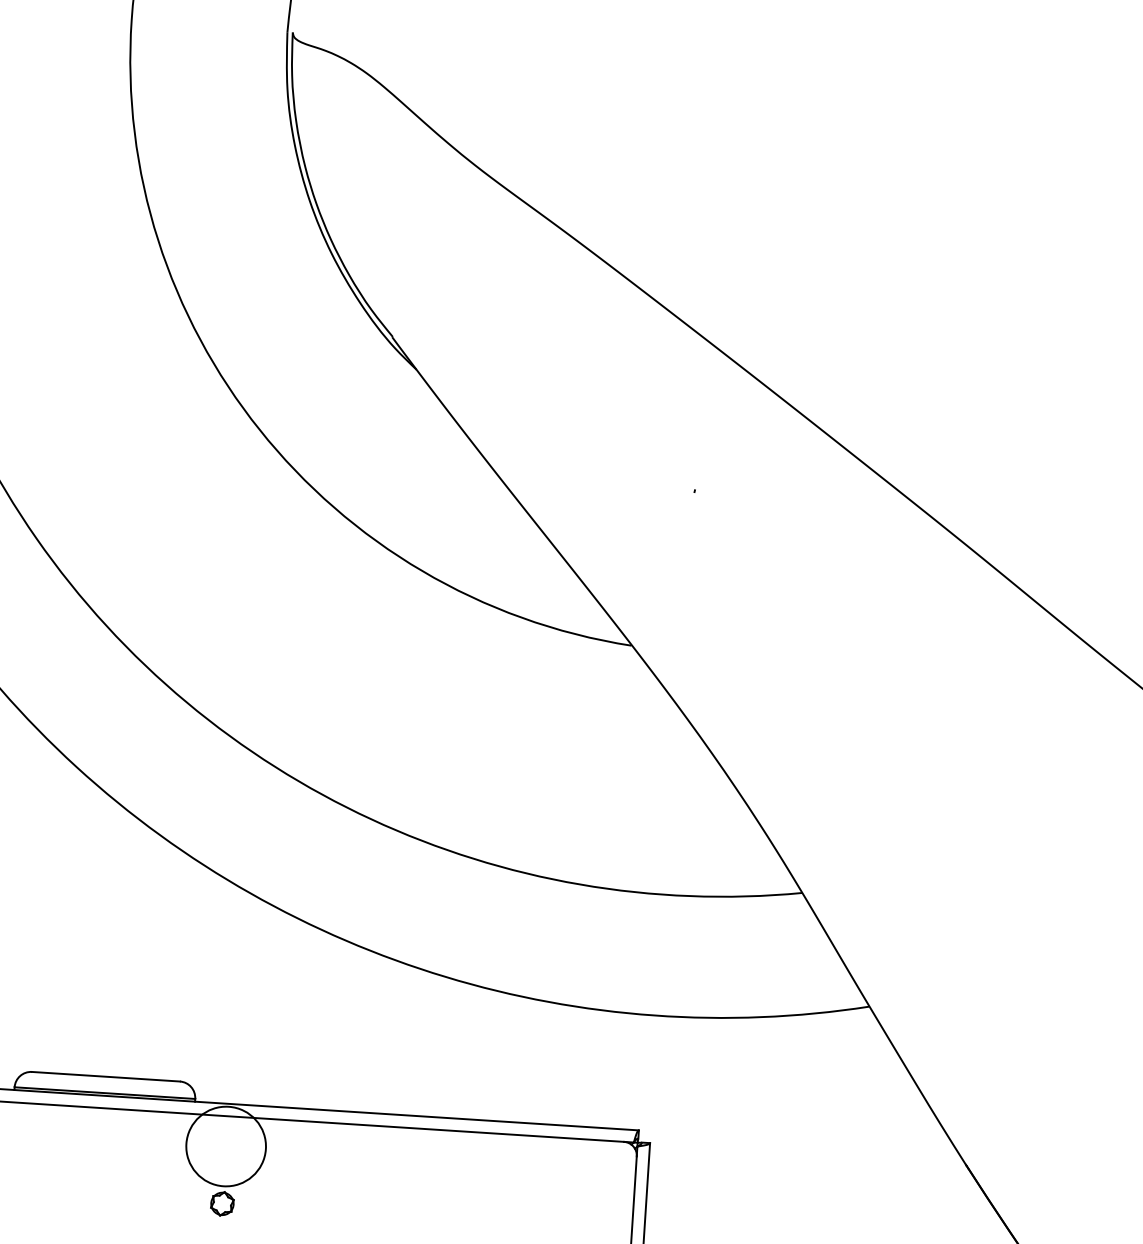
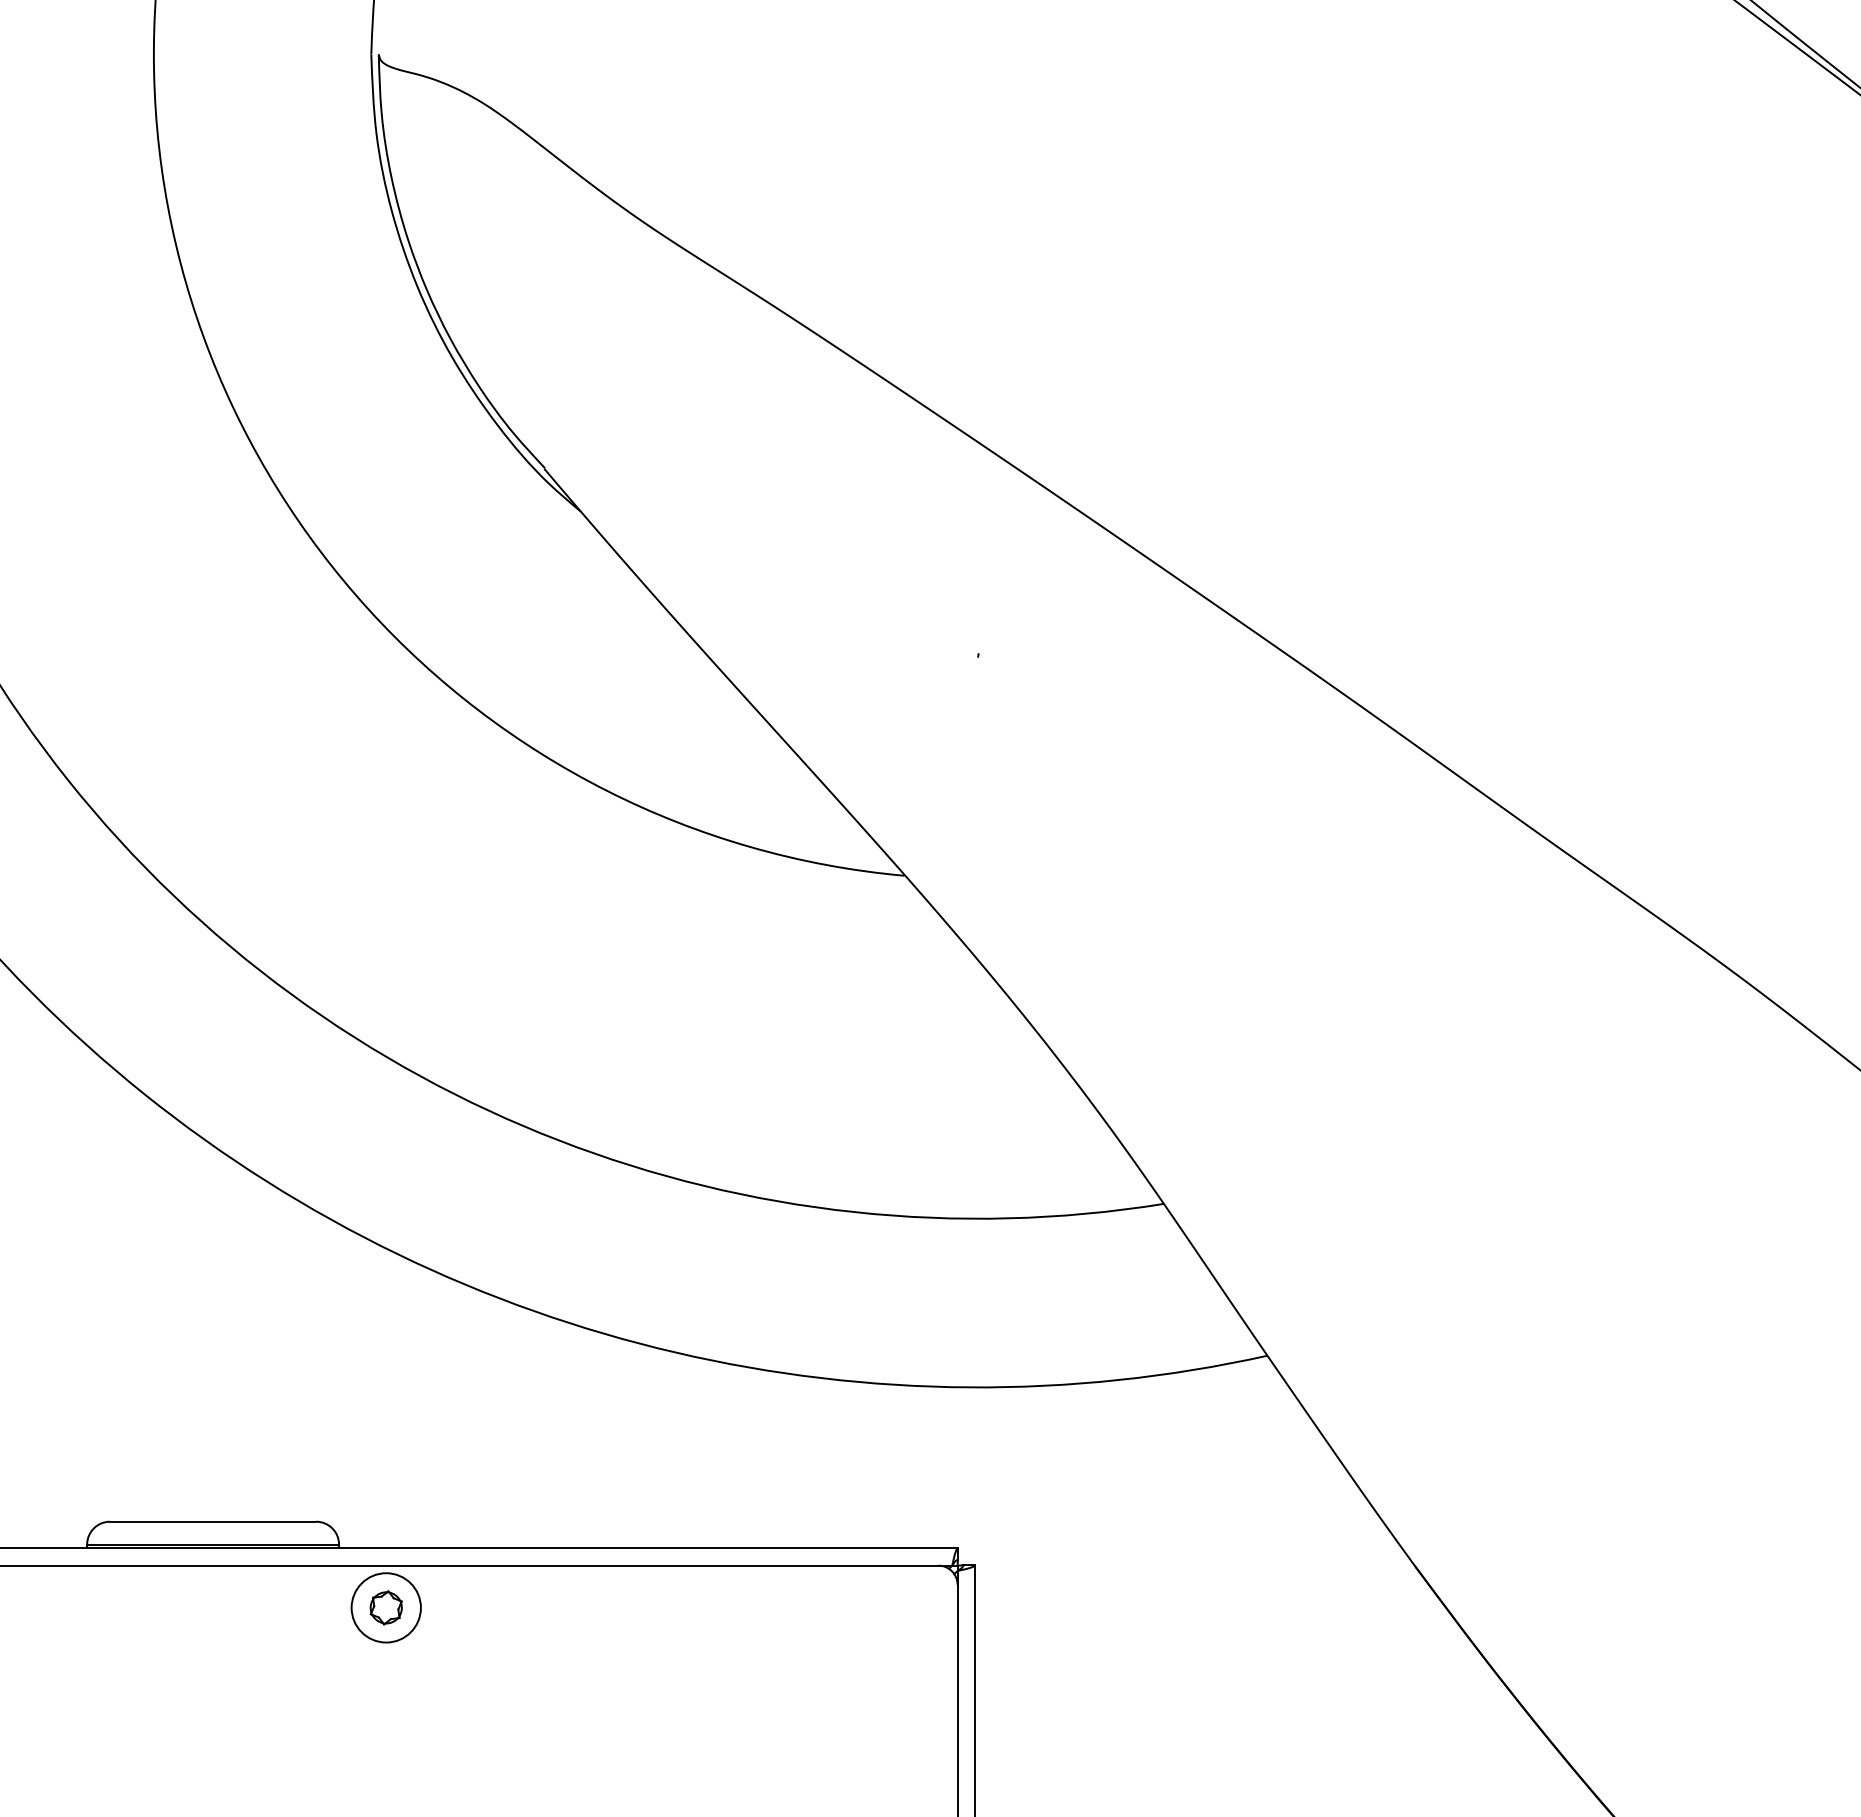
circle: (225, 1146) -> (385, 1607), size x0.62
part: (221, 1203) -> (385, 1607), moved

